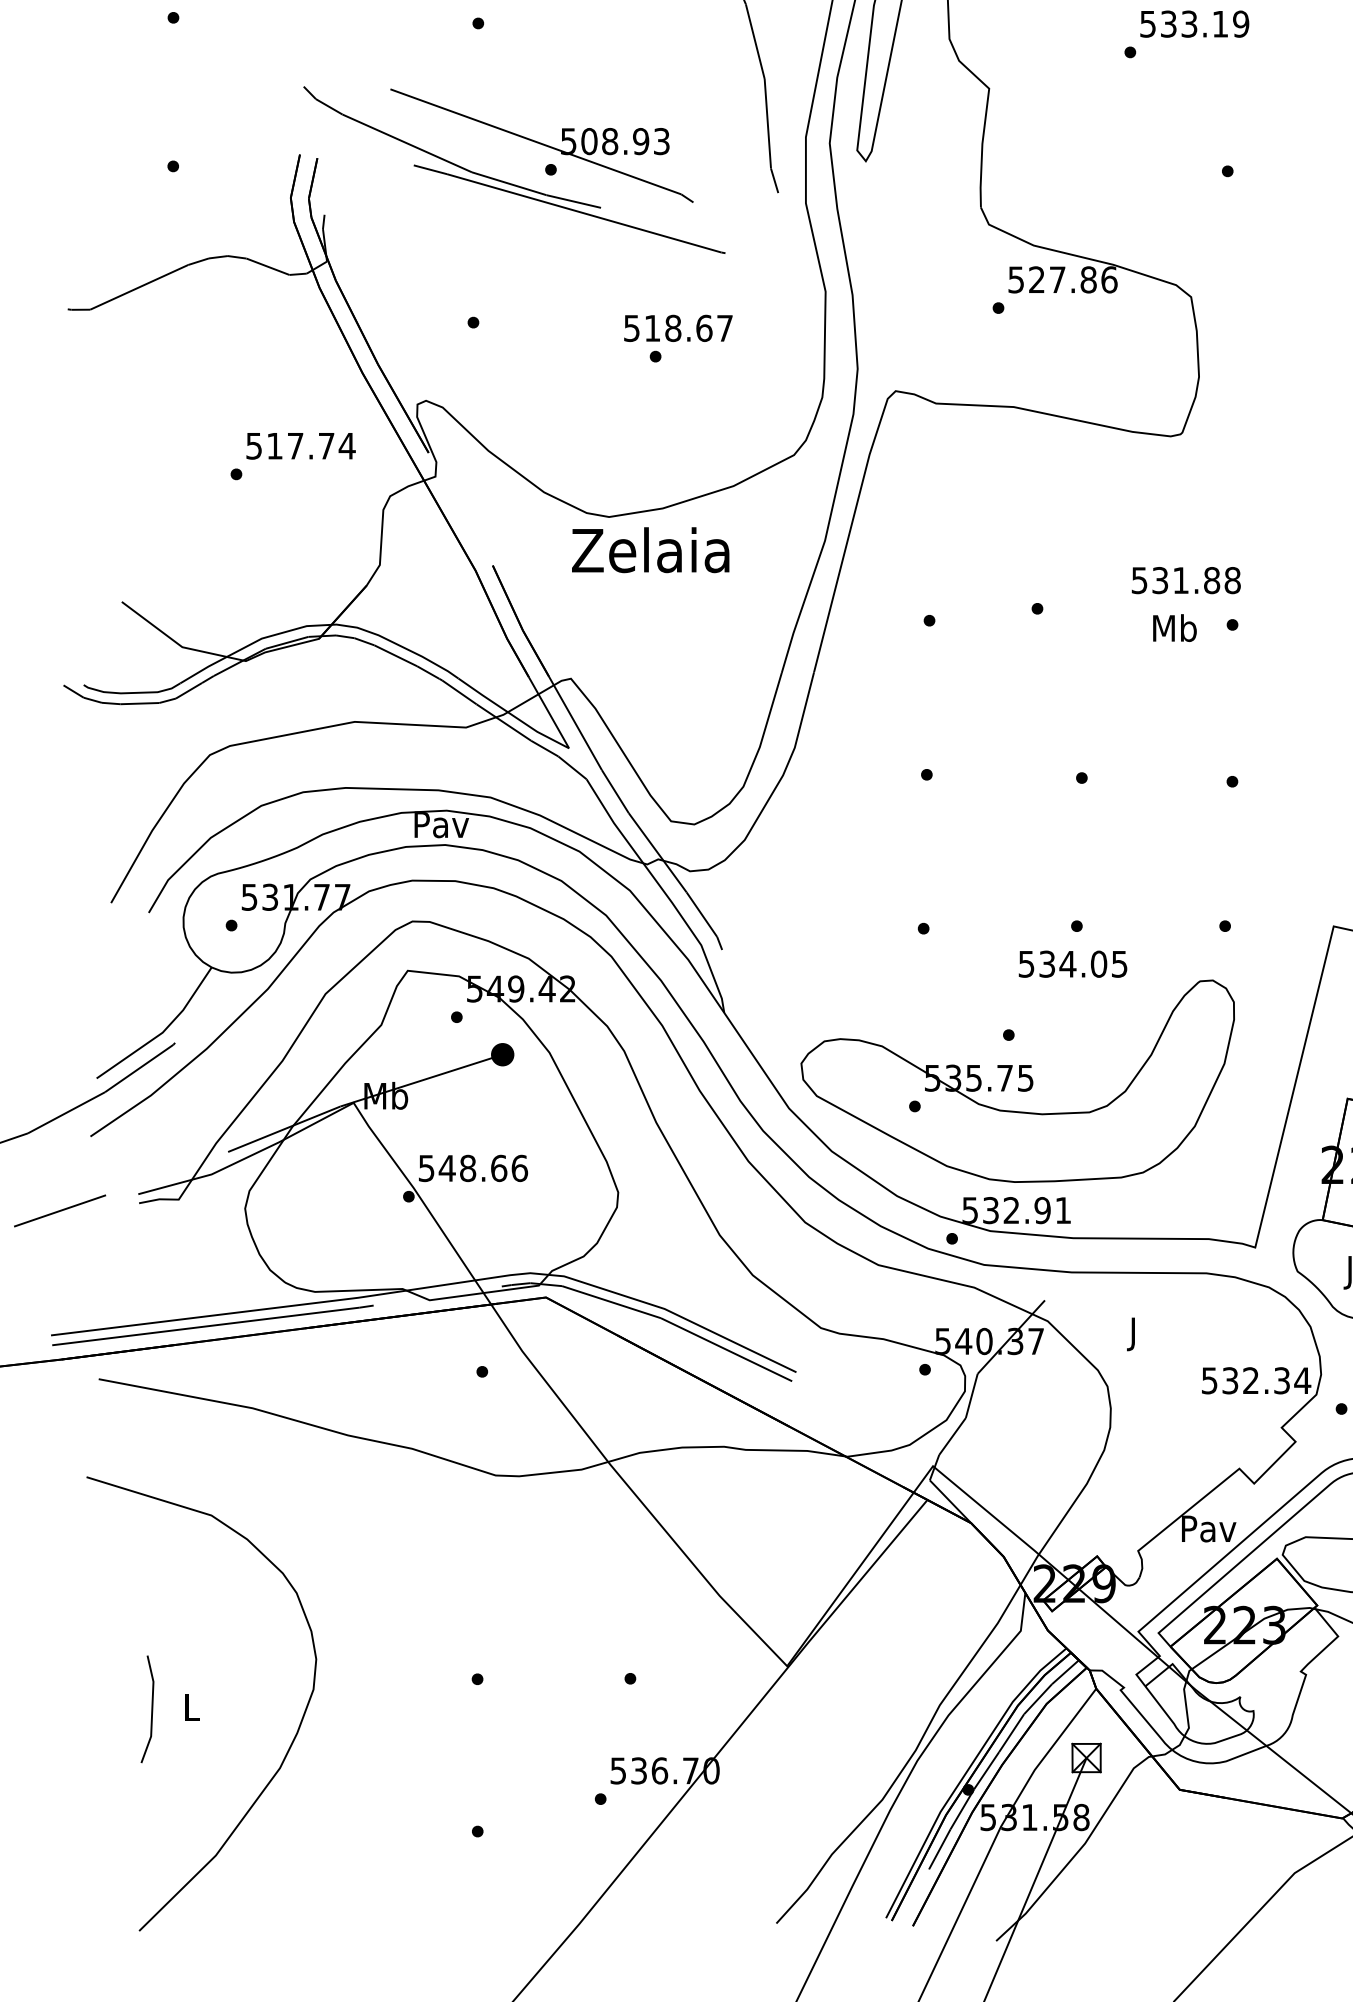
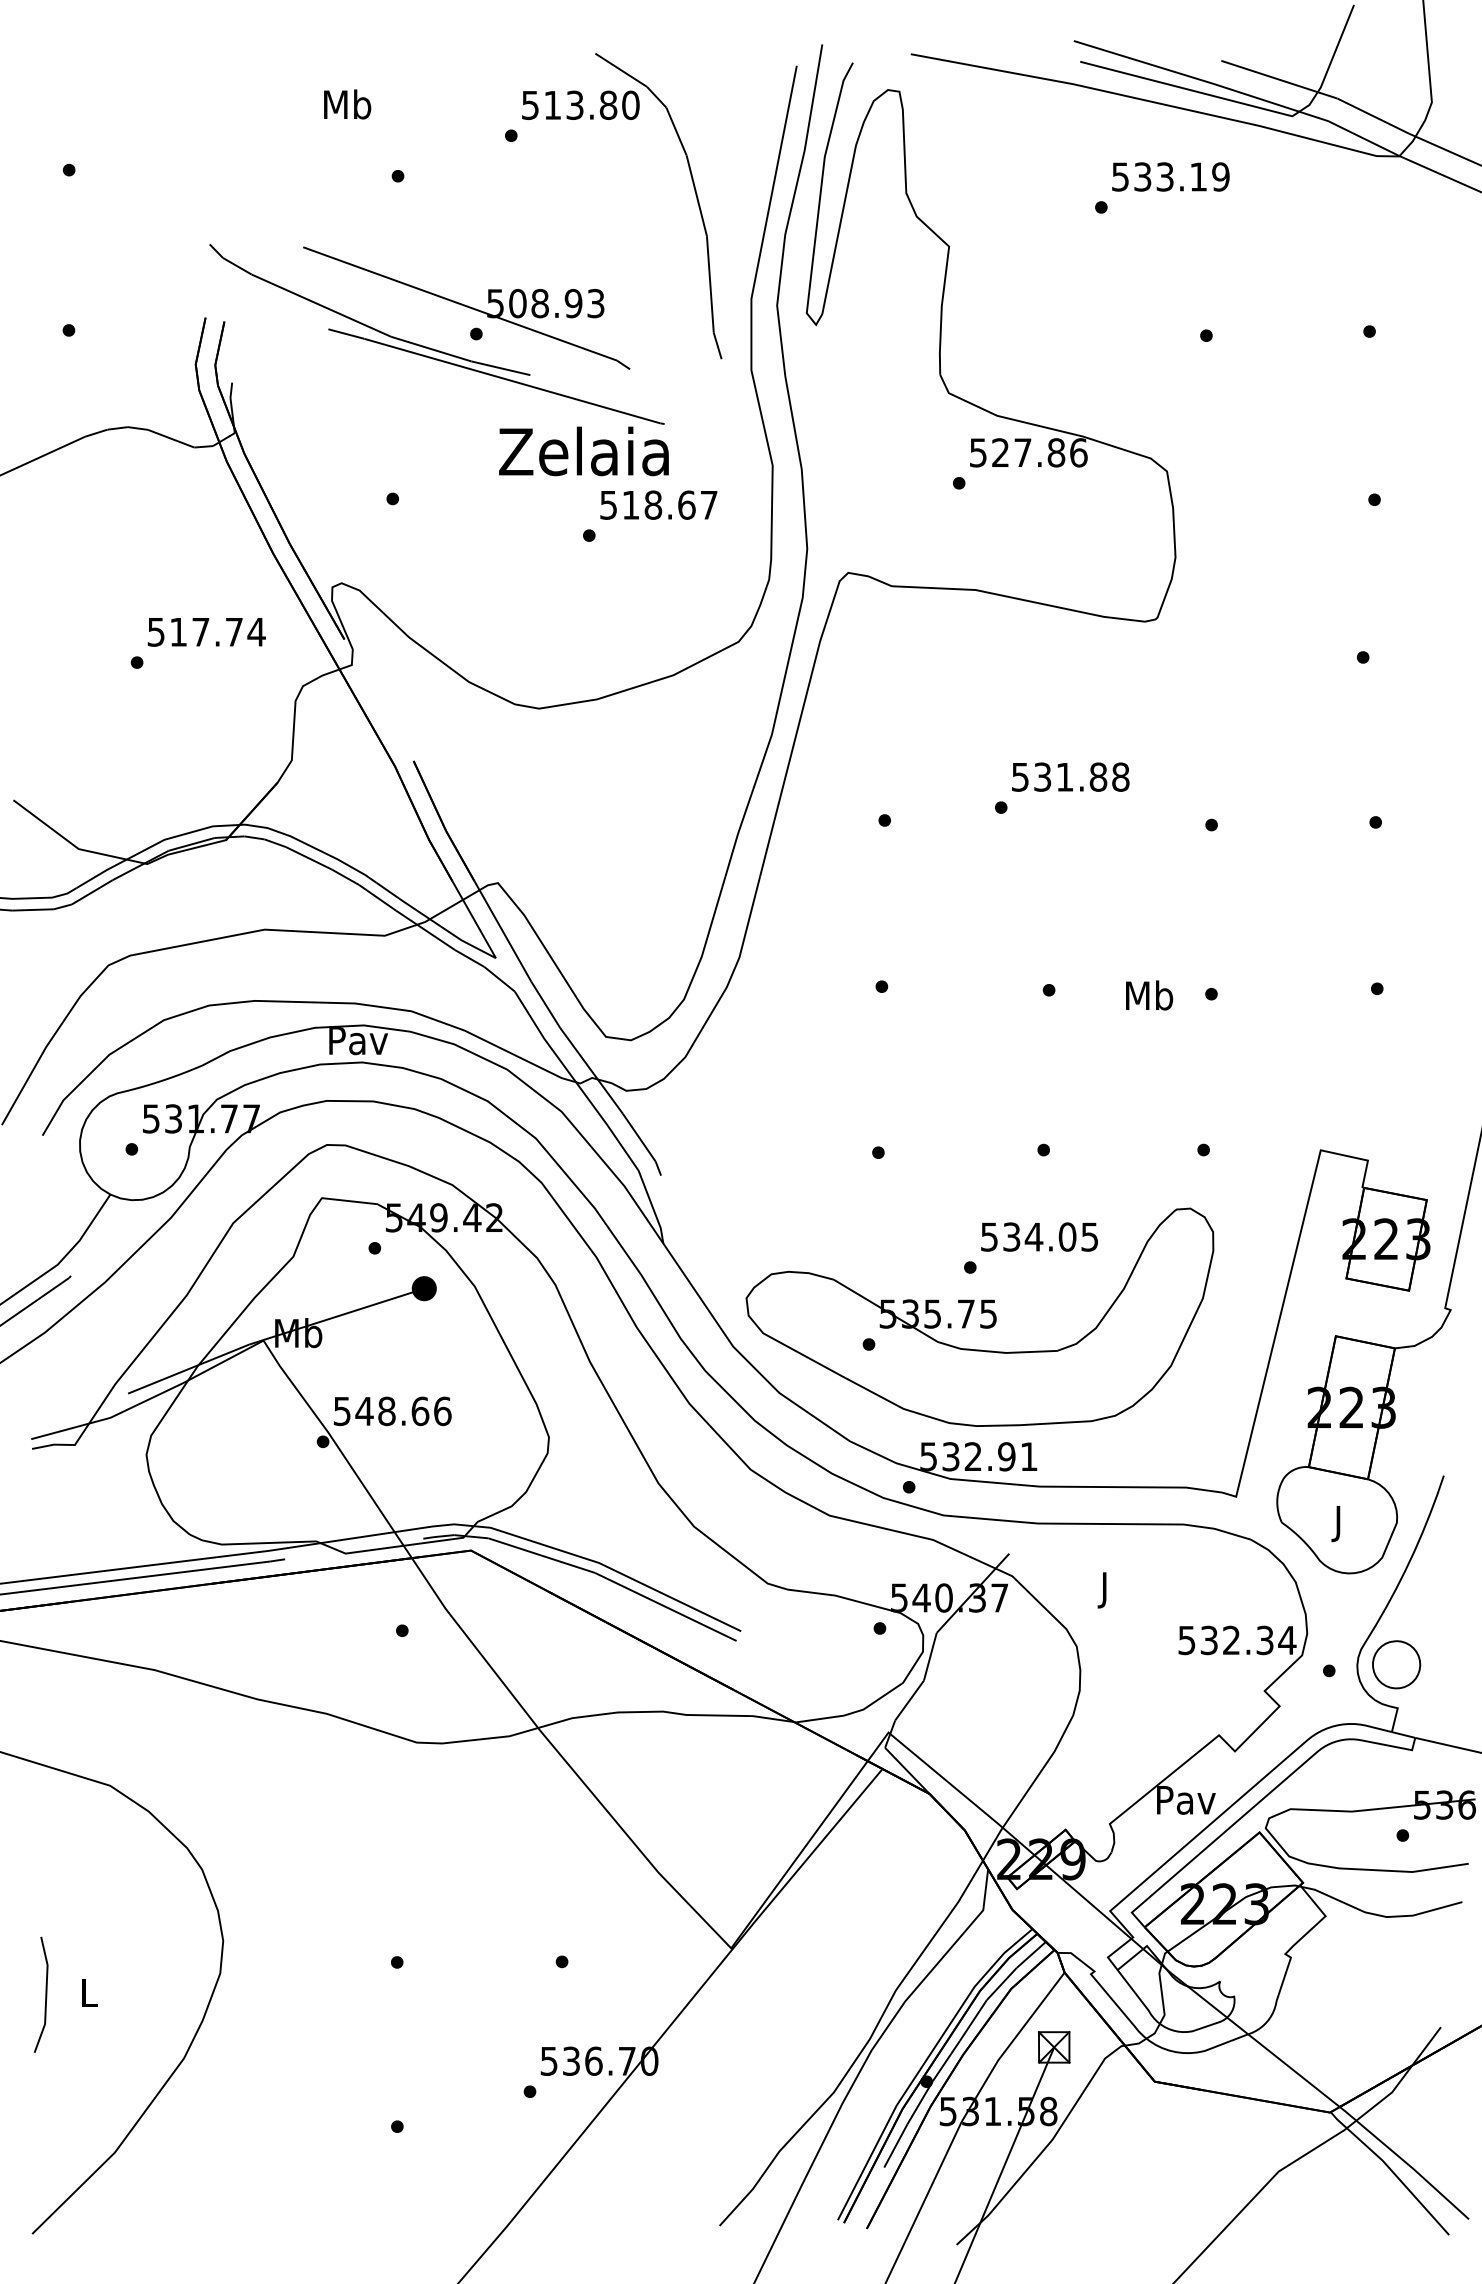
text: (678, 327) -> (658, 504), moved
text: (650, 550) -> (583, 451), moved
text: (1186, 579) -> (1070, 776), moved
text: (1174, 628) -> (1149, 995), moved
text: (1072, 963) -> (1039, 1236), moved

